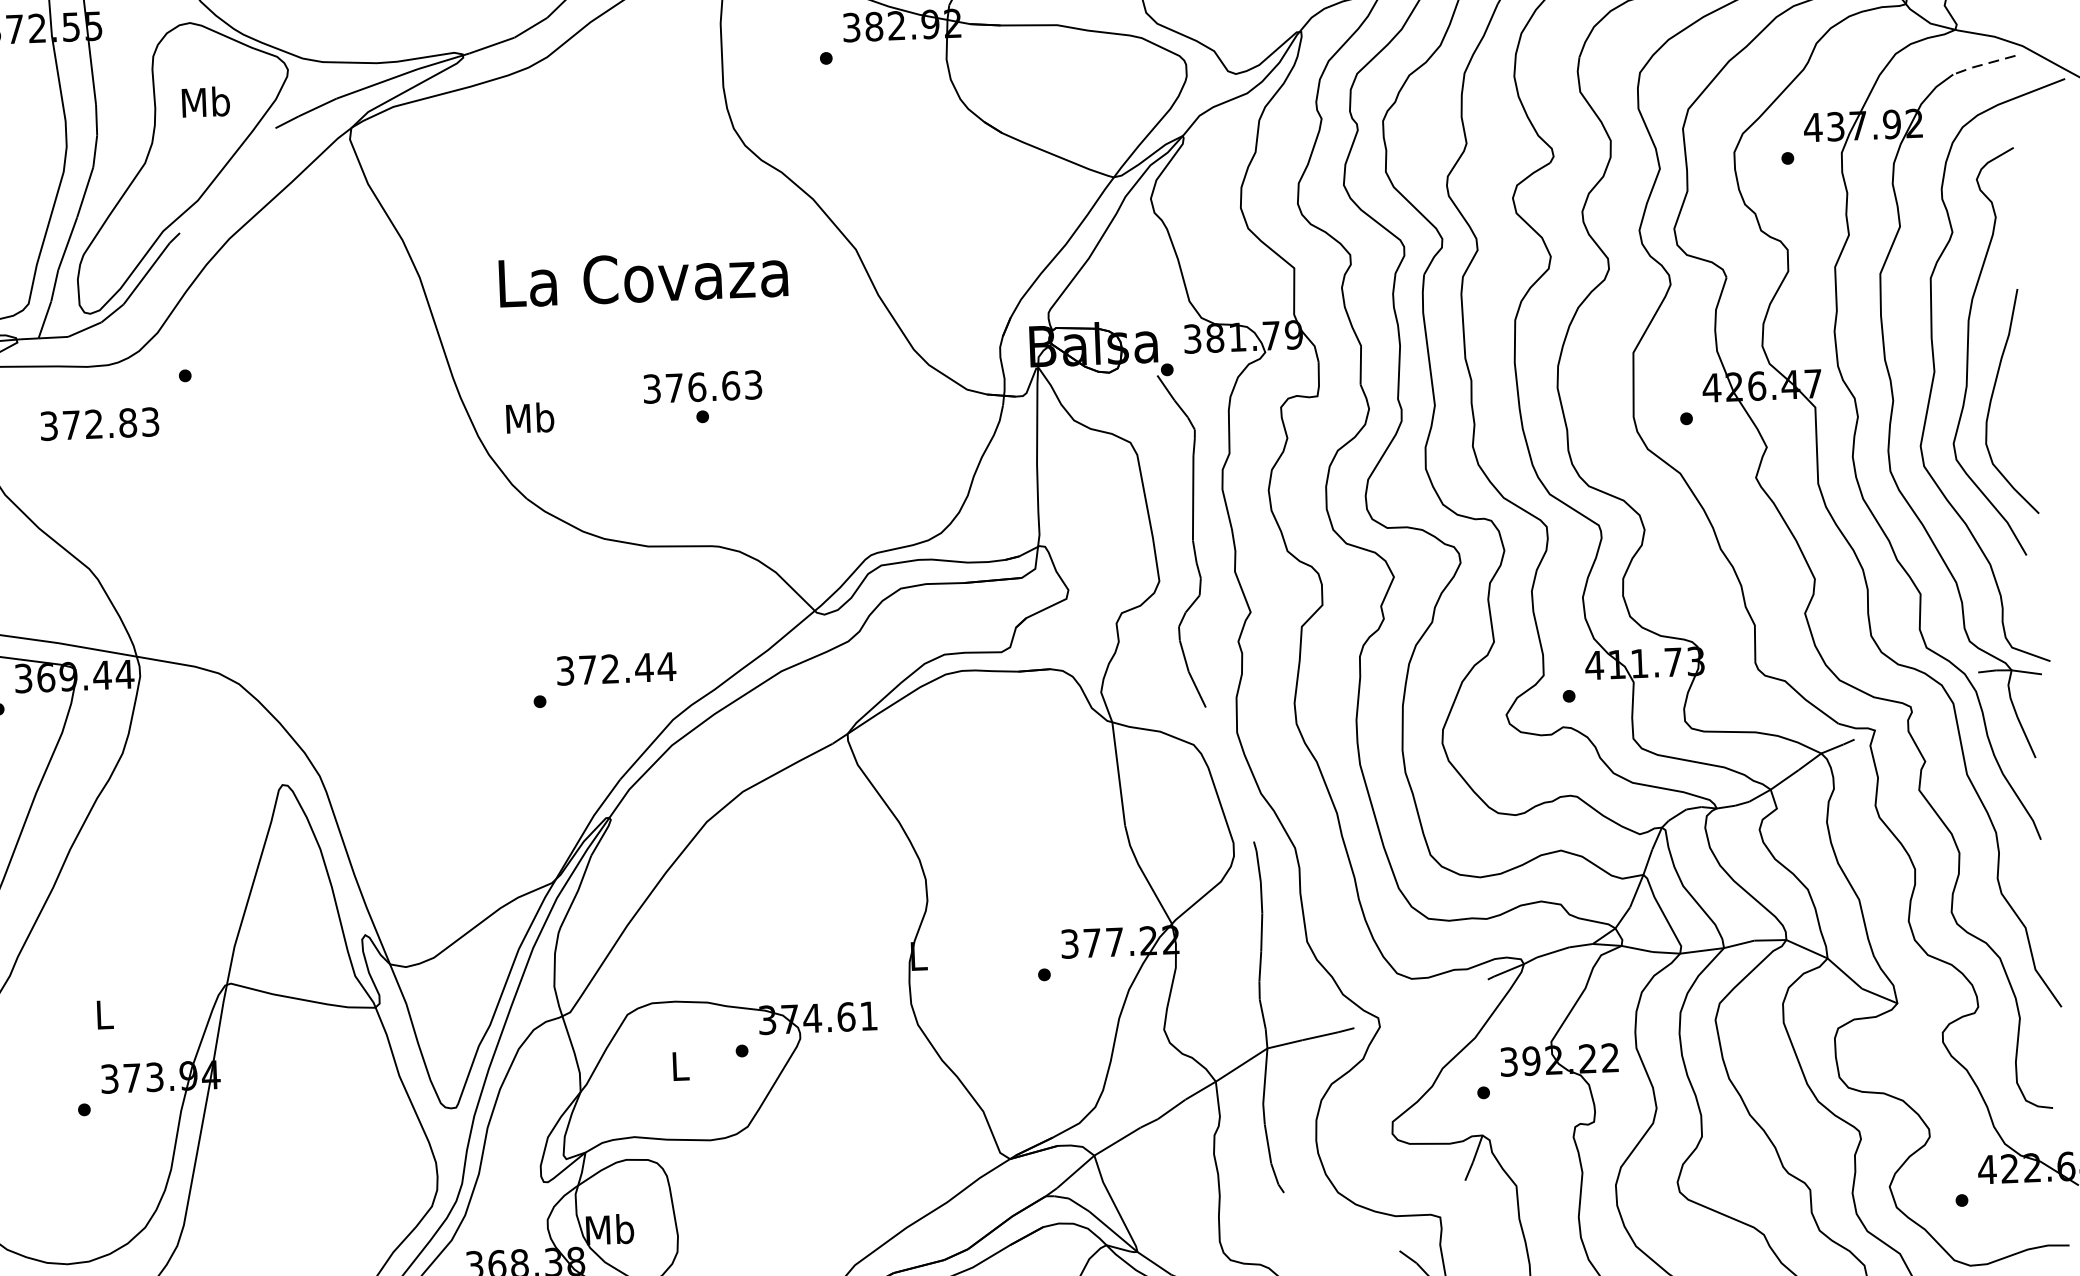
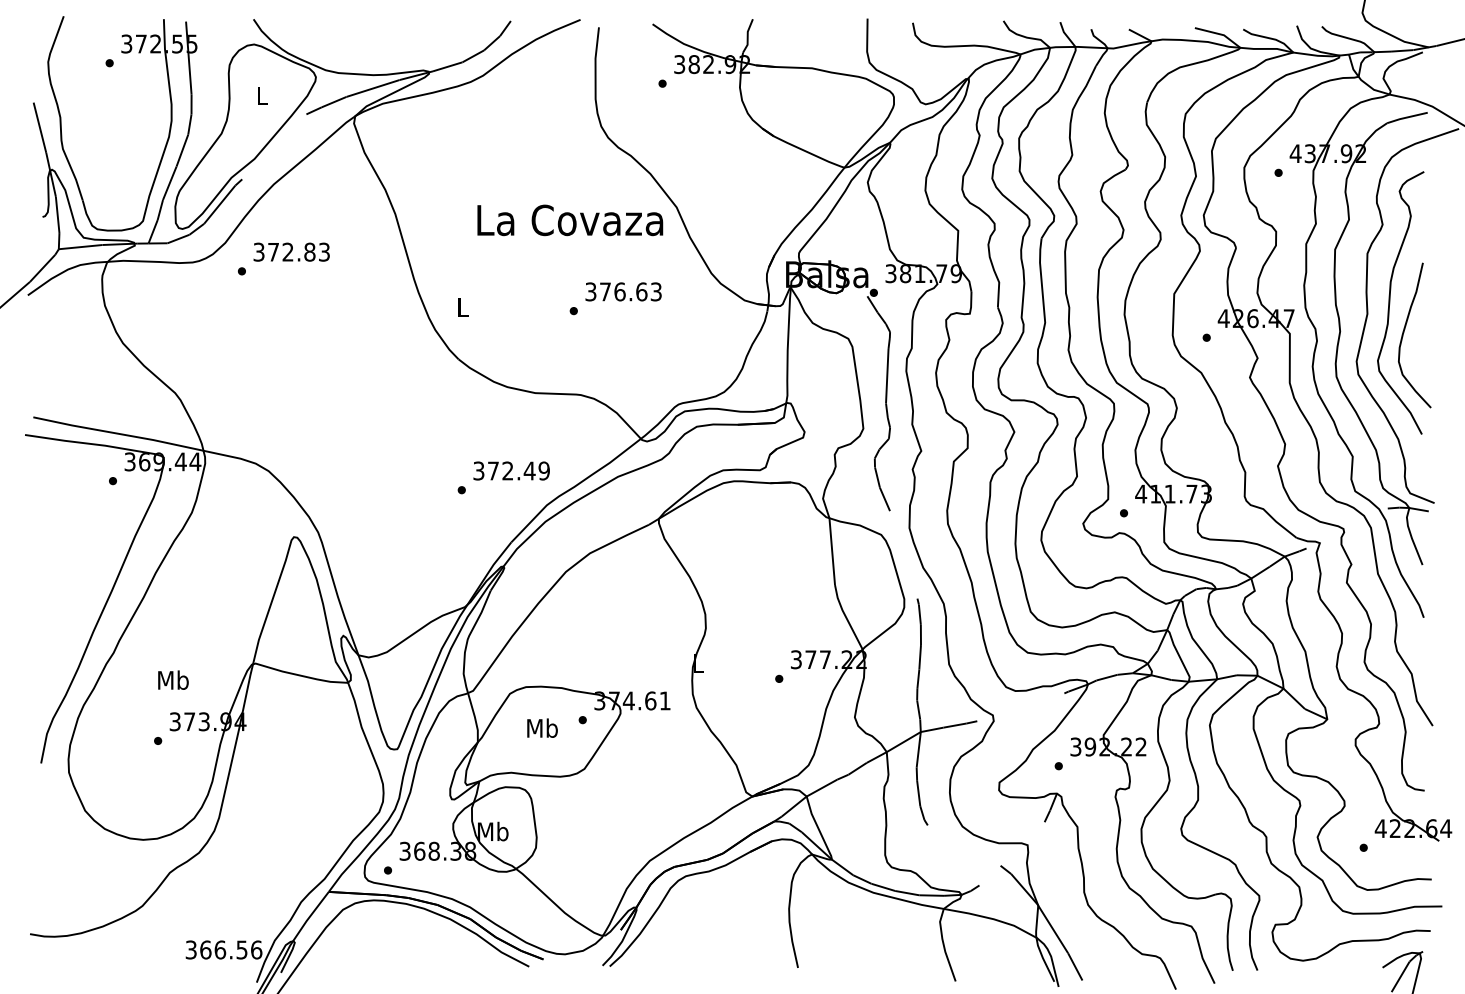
line: (1982, 64) -> (1406, 117), dashed -> solid
text: (206, 101) -> (262, 95), Mb -> L
text: (643, 278) -> (570, 220), moved
text: (702, 386) -> (623, 291), moved
text: (529, 418) -> (462, 307), Mb -> L
text: (99, 423) -> (291, 251), moved
text: (667, 666) -> (544, 470), 372.44 -> 372.49
text: (104, 1013) -> (173, 679), L -> Mb
text: (680, 1064) -> (542, 727), L -> Mb

